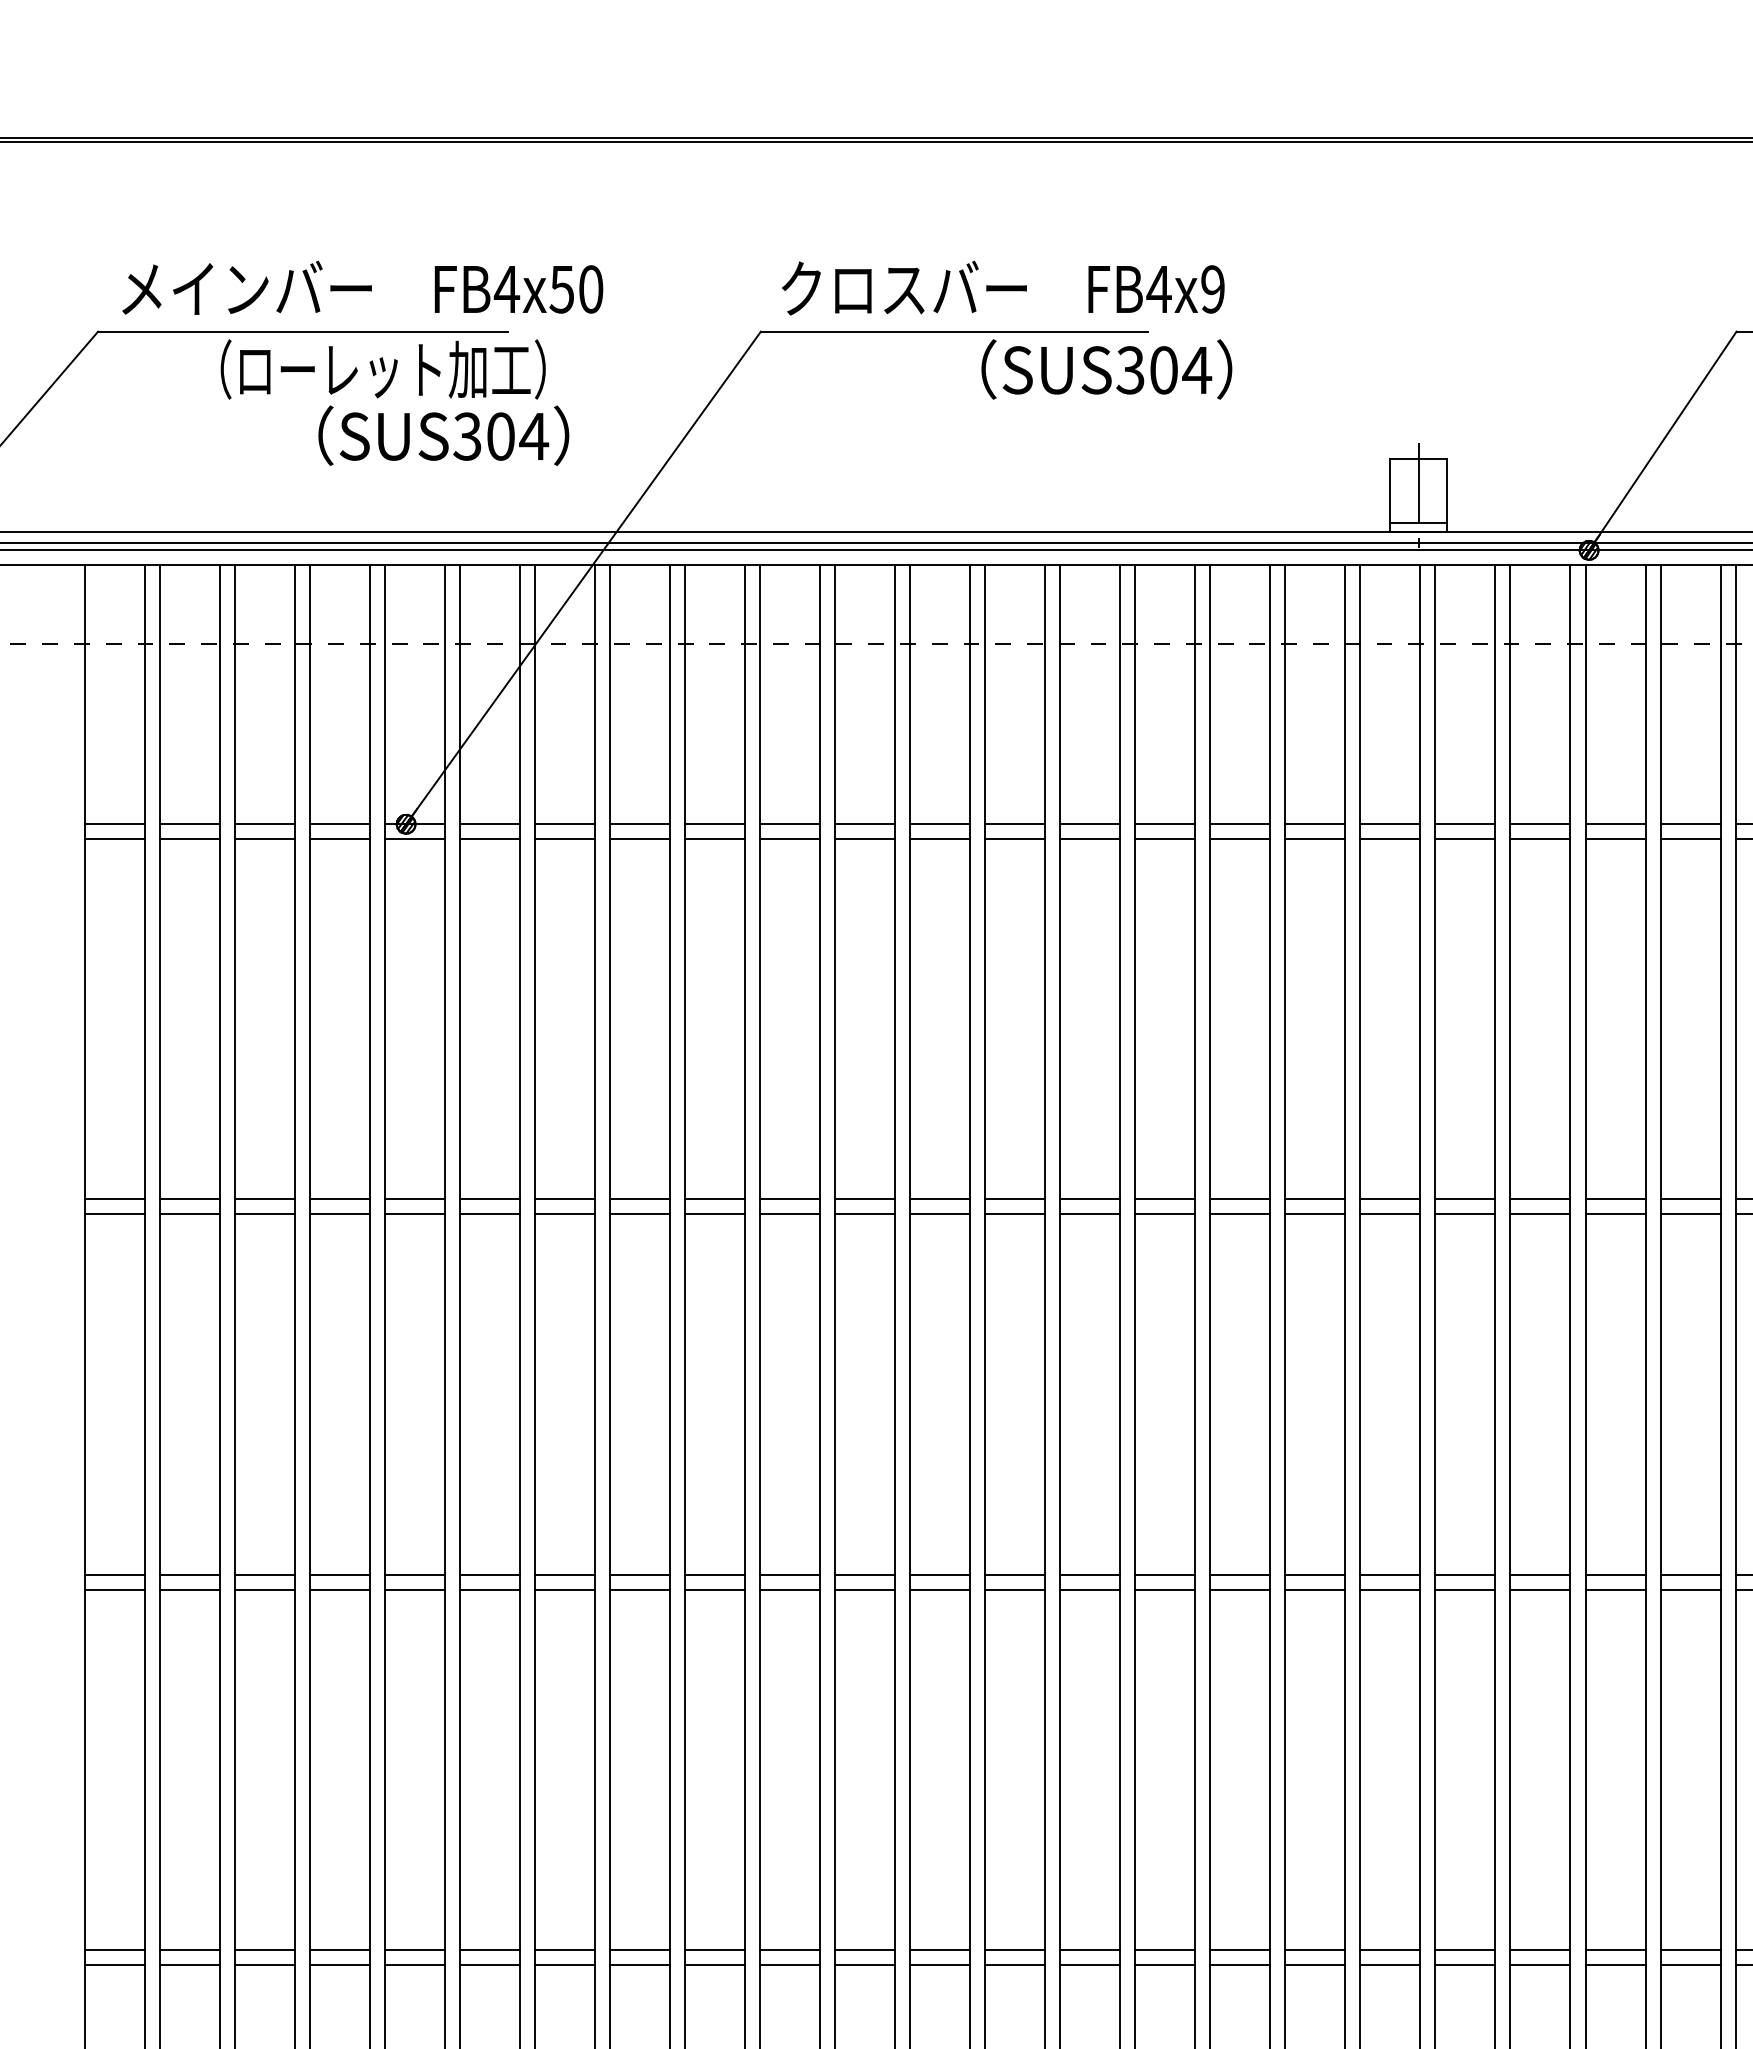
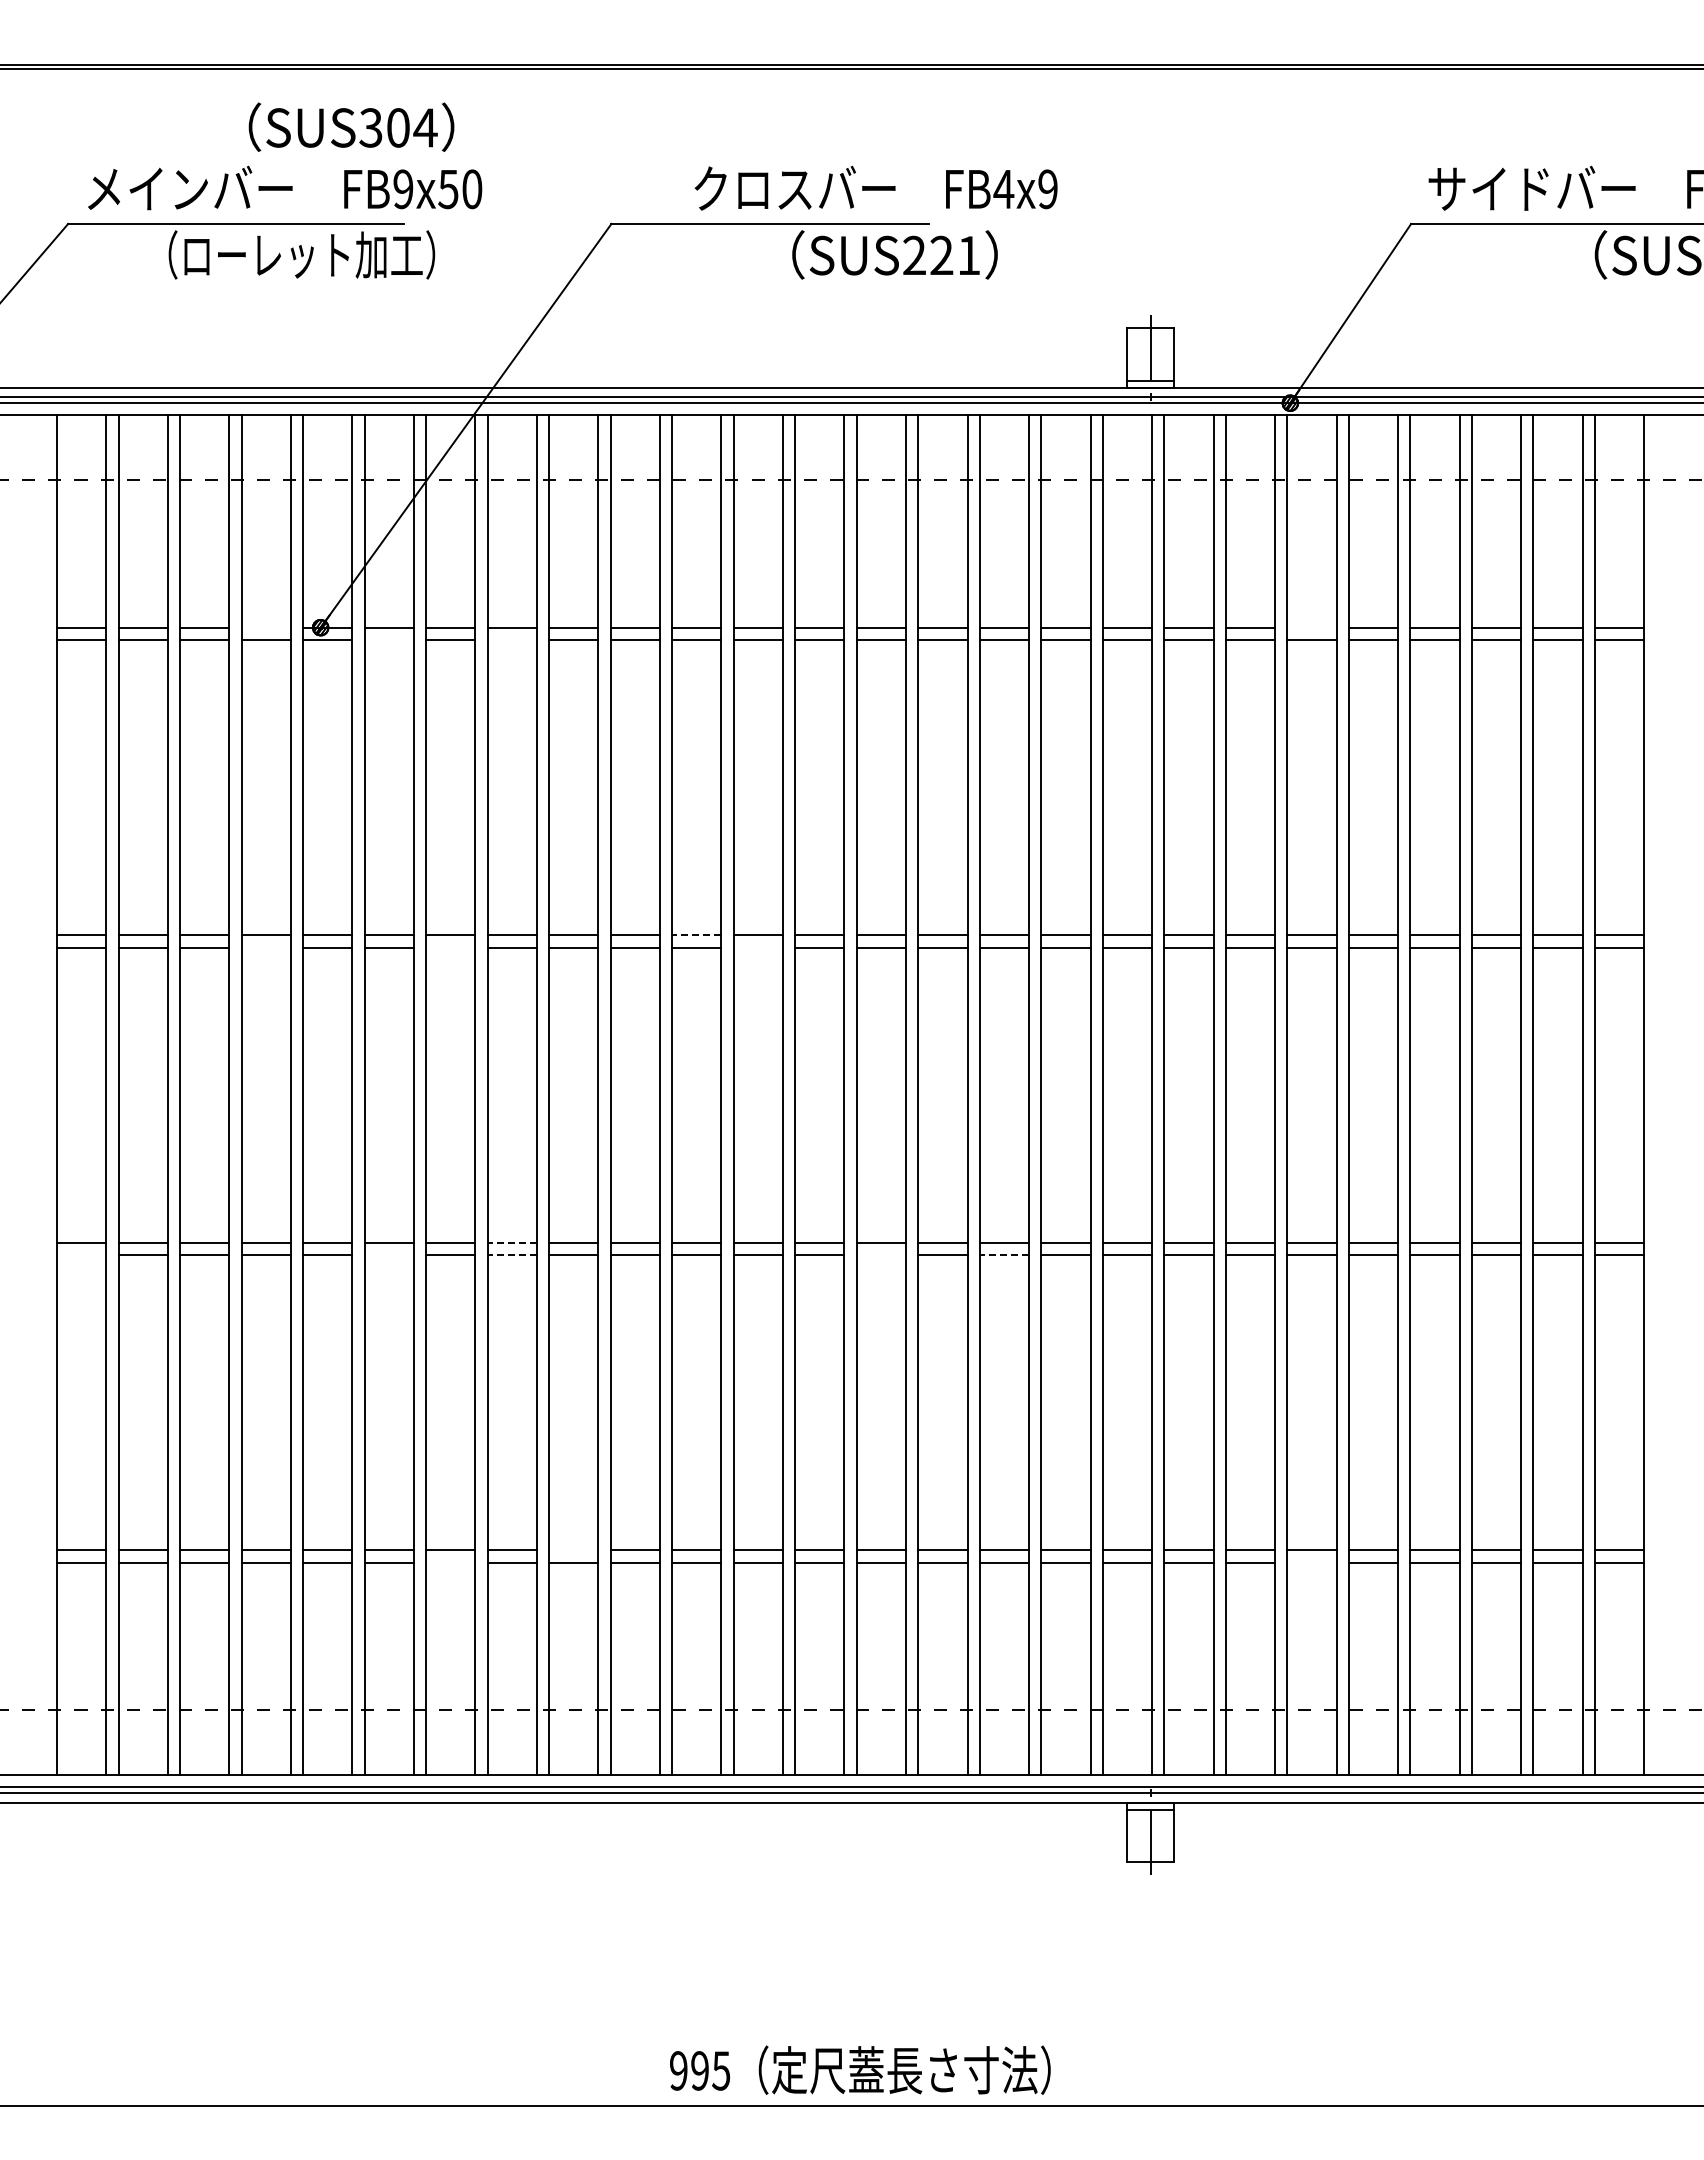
text: (1002, 287) -> (875, 187), moved
text: (507, 289) -> (403, 189), FB4x50 -> FB9x50
text: (1163, 370) -> (941, 255), SUS304 -> SUS221
text: (443, 434) -> (351, 126), moved
line: (338, 824) -> (265, 627), removed
line: (1614, 824) -> (1311, 627), removed
line: (488, 839) -> (388, 640), removed
line: (638, 839) -> (511, 640), removed
line: (864, 1199) -> (696, 935), solid -> dashed
line: (338, 1214) -> (265, 947), removed
line: (564, 1214) -> (450, 947), removed
line: (939, 1214) -> (757, 947), removed
line: (640, 1574) -> (512, 1242), solid -> dashed
line: (114, 1590) -> (81, 1255), removed
line: (488, 1590) -> (388, 1255), removed
line: (640, 1590) -> (512, 1255), solid -> dashed
line: (1090, 1590) -> (881, 1255), removed
line: (1240, 1590) -> (1004, 1255), solid -> dashed
line: (714, 1950) -> (573, 1550), removed
line: (564, 1964) -> (450, 1562), removed
line: (1614, 1964) -> (1311, 1562), removed

